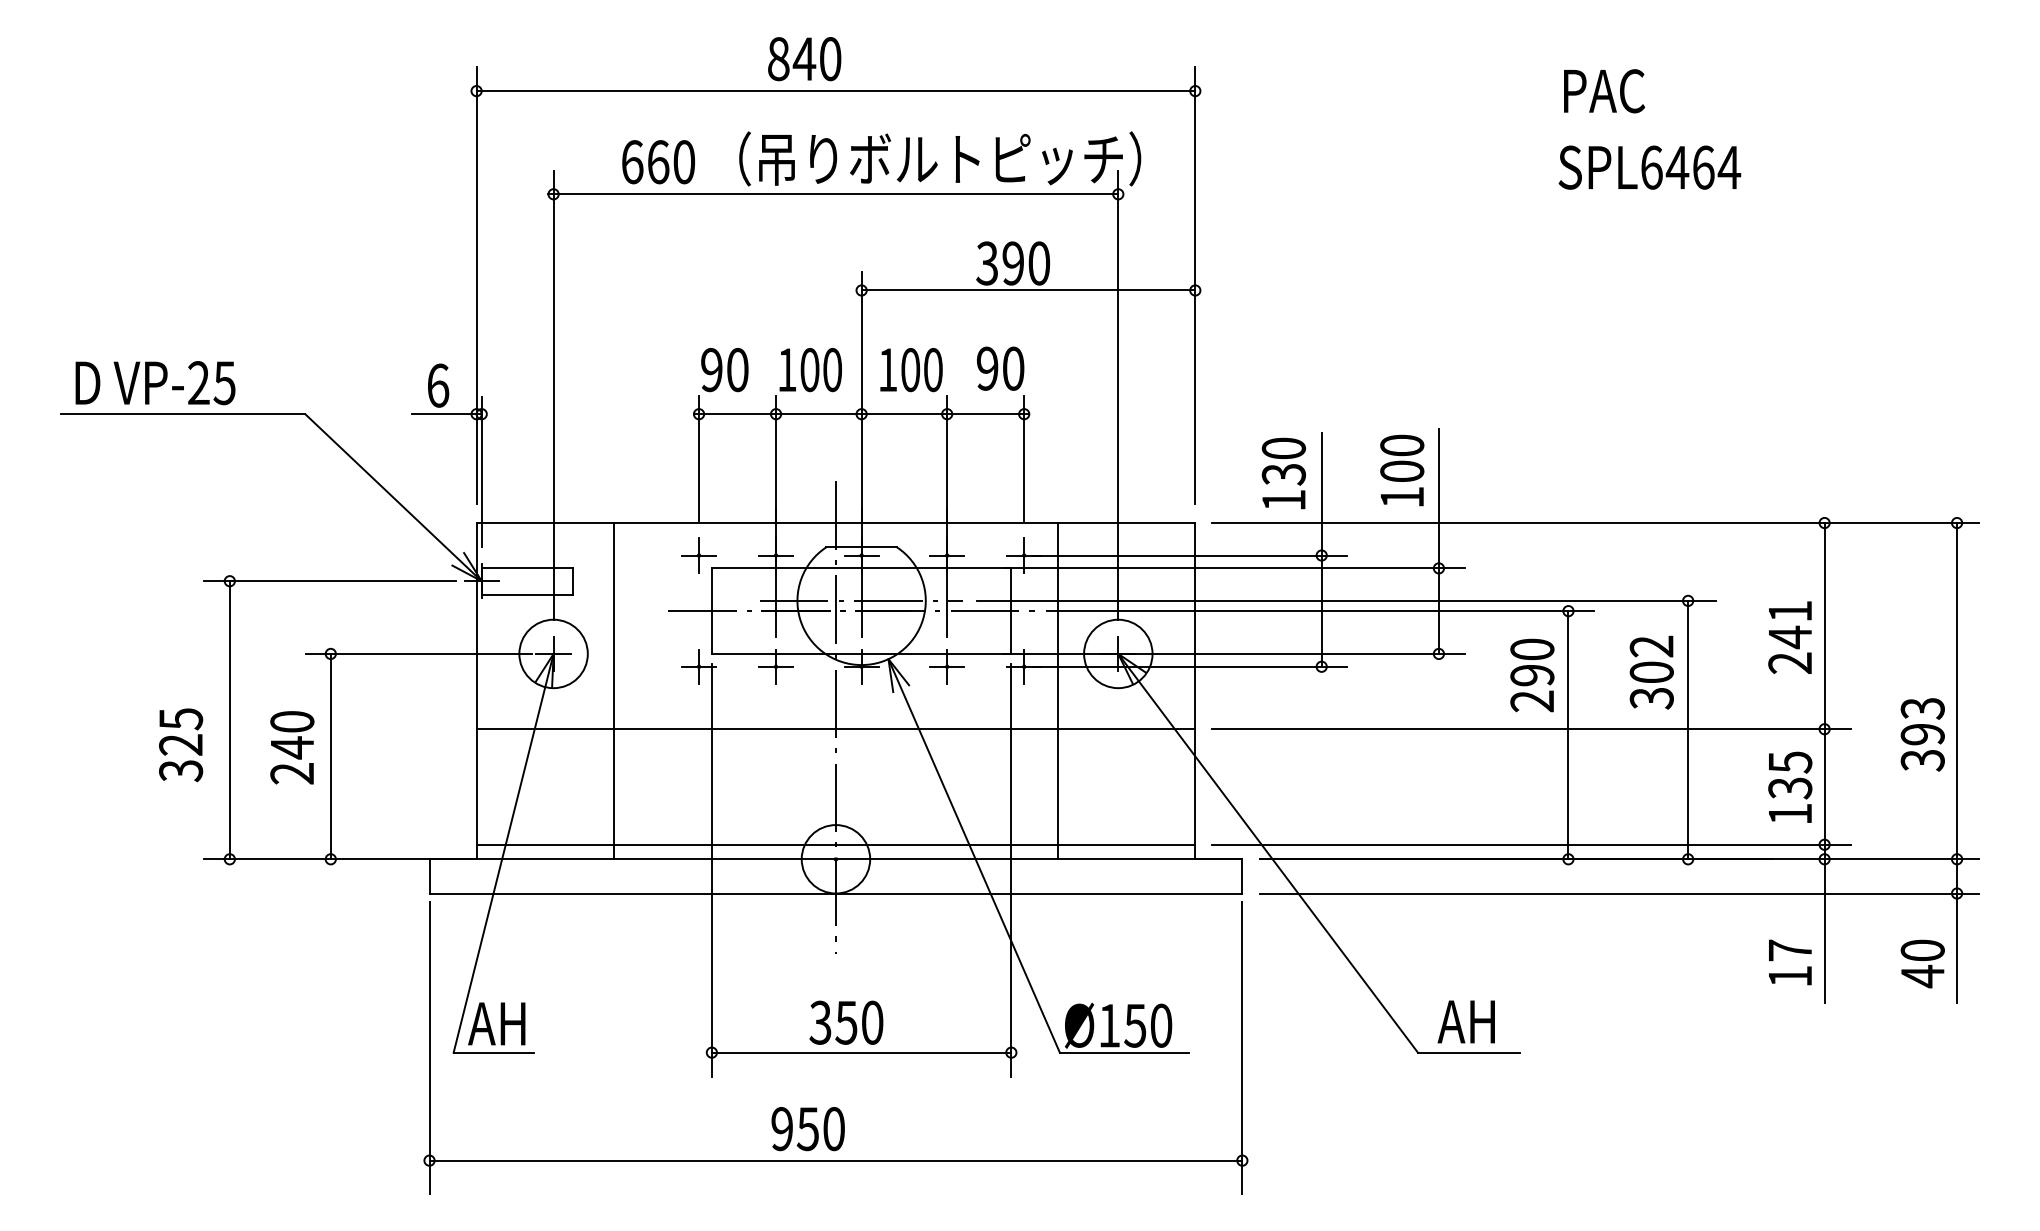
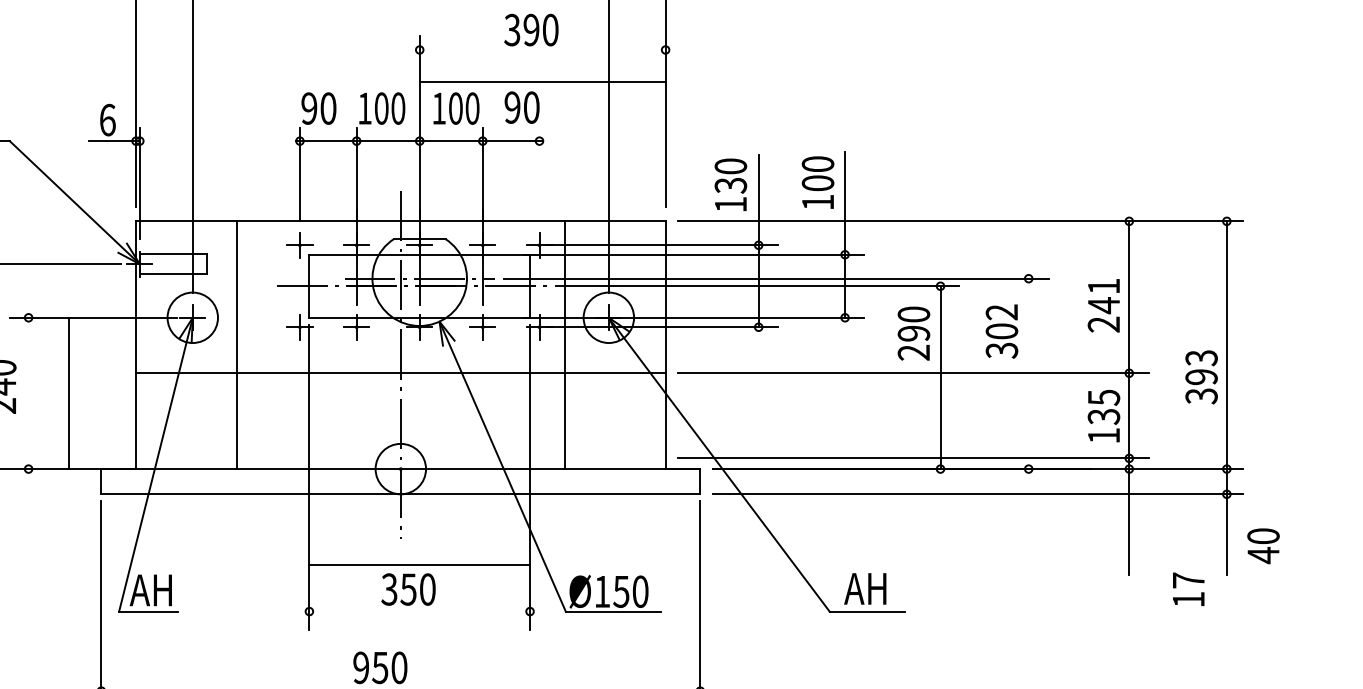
line: (1028, 290) -> (542, 81), moved
line: (1024, 458) -> (539, 173), removed
line: (1688, 729) -> (1028, 373), removed
line: (330, 756) -> (68, 393), moved
line: (835, 844) -> (400, 458), removed
text: (1790, 962) -> (1188, 589), moved
text: (1922, 963) -> (1263, 545), moved
line: (861, 1052) -> (419, 565), moved

